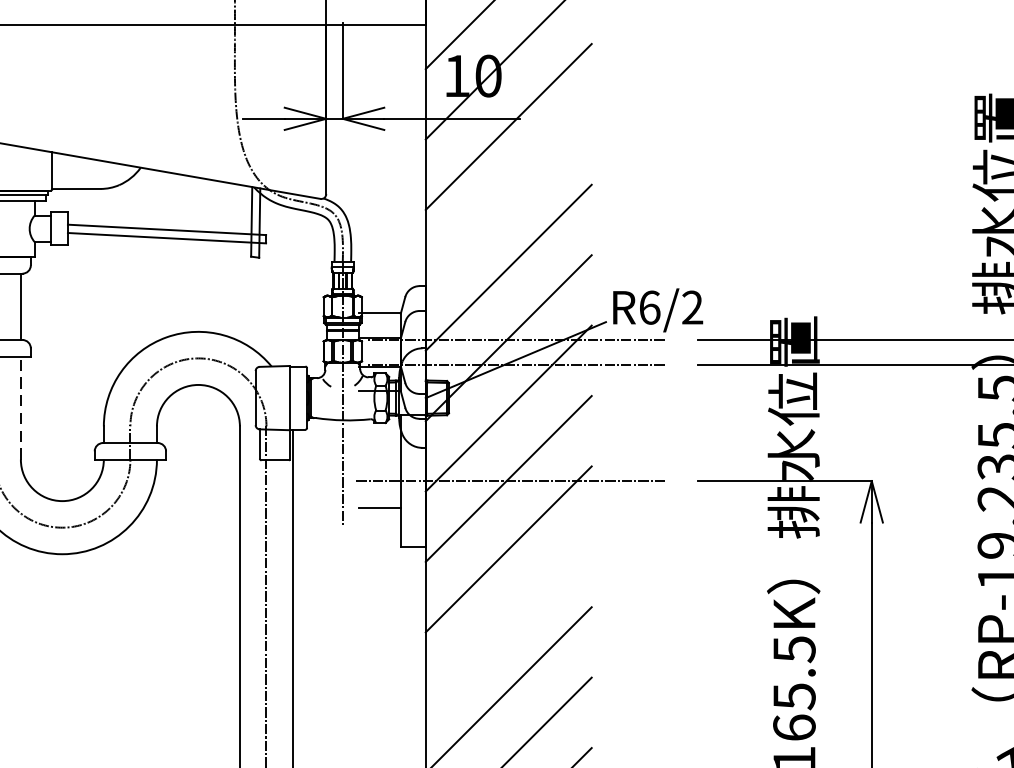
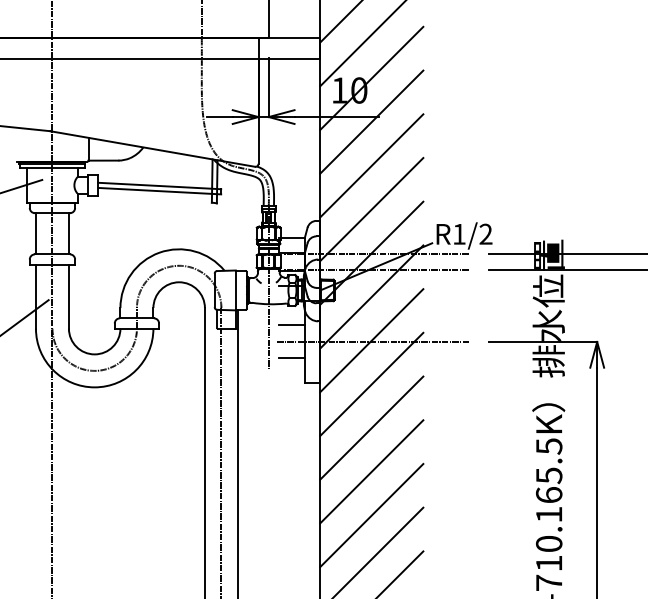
line: (508, 196) -> (371, 165), added
text: (649, 306) -> (459, 233), R6/2 -> R1/2
line: (20, 407) -> (68, 296), dashed -> solid
line: (379, 454) -> (291, 325), added
line: (508, 618) -> (371, 427), added

